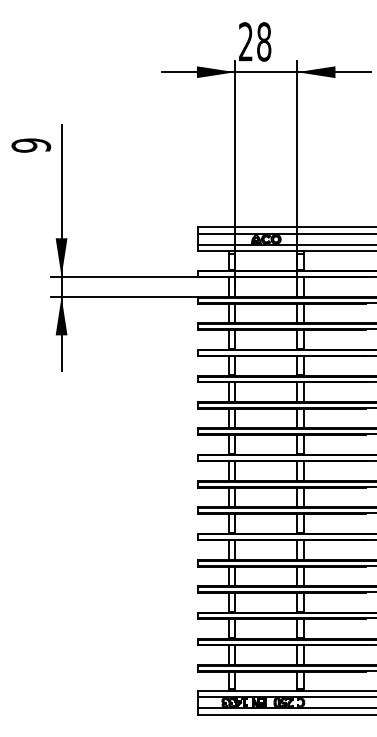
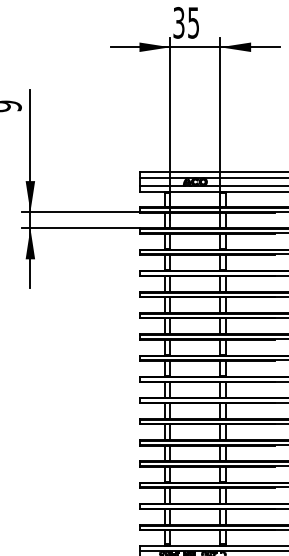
text: (255, 41) -> (186, 22), 28 -> 35

